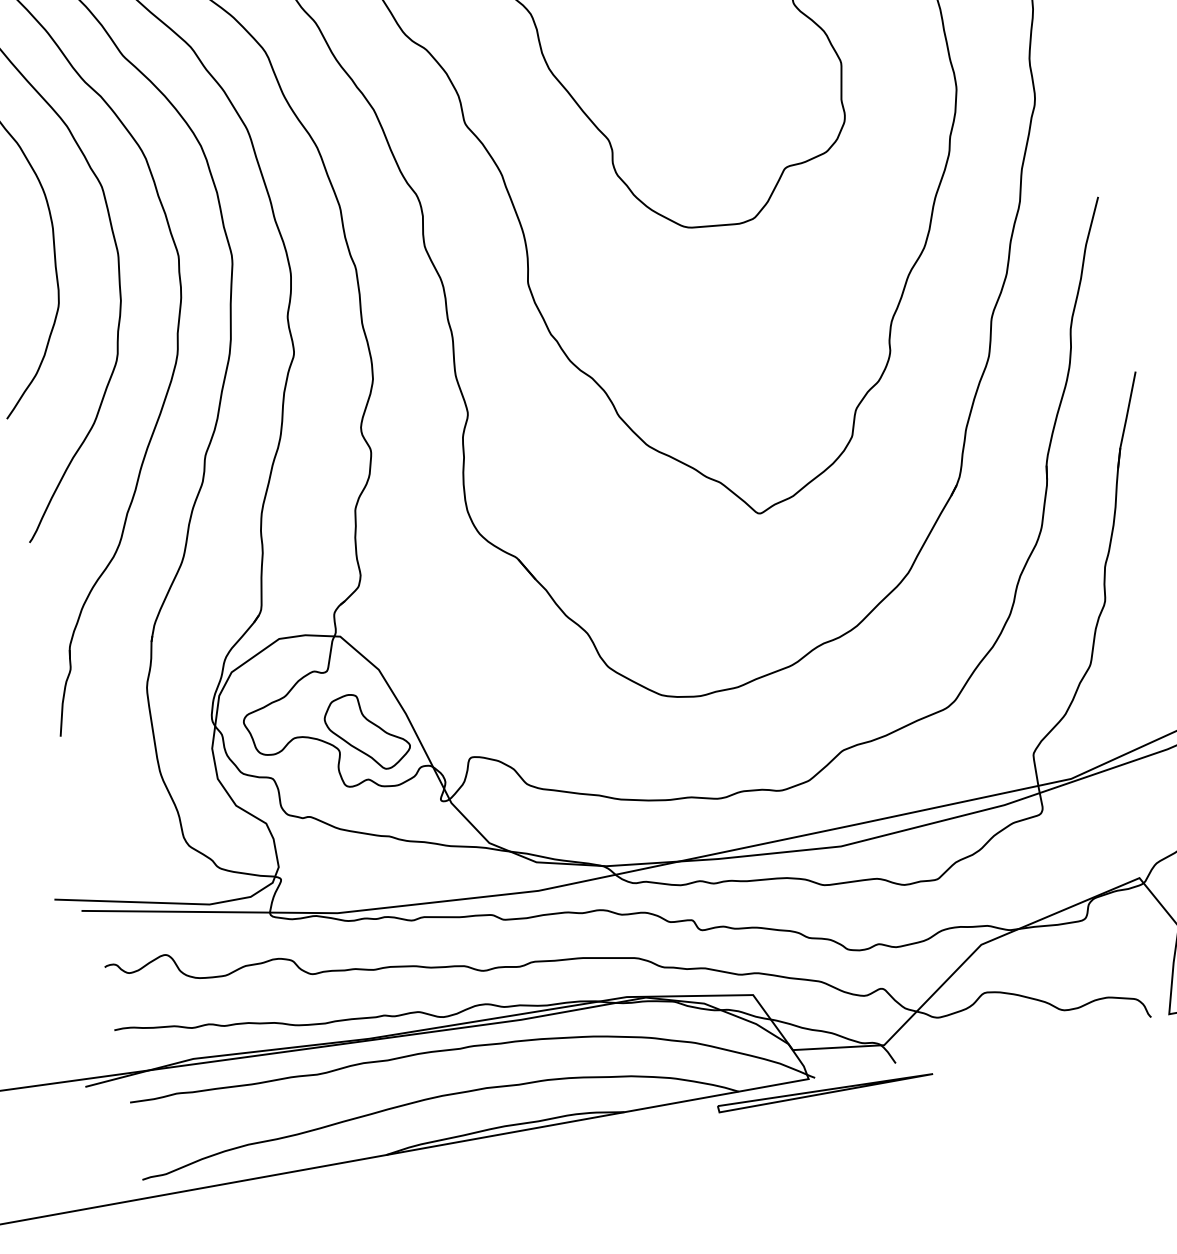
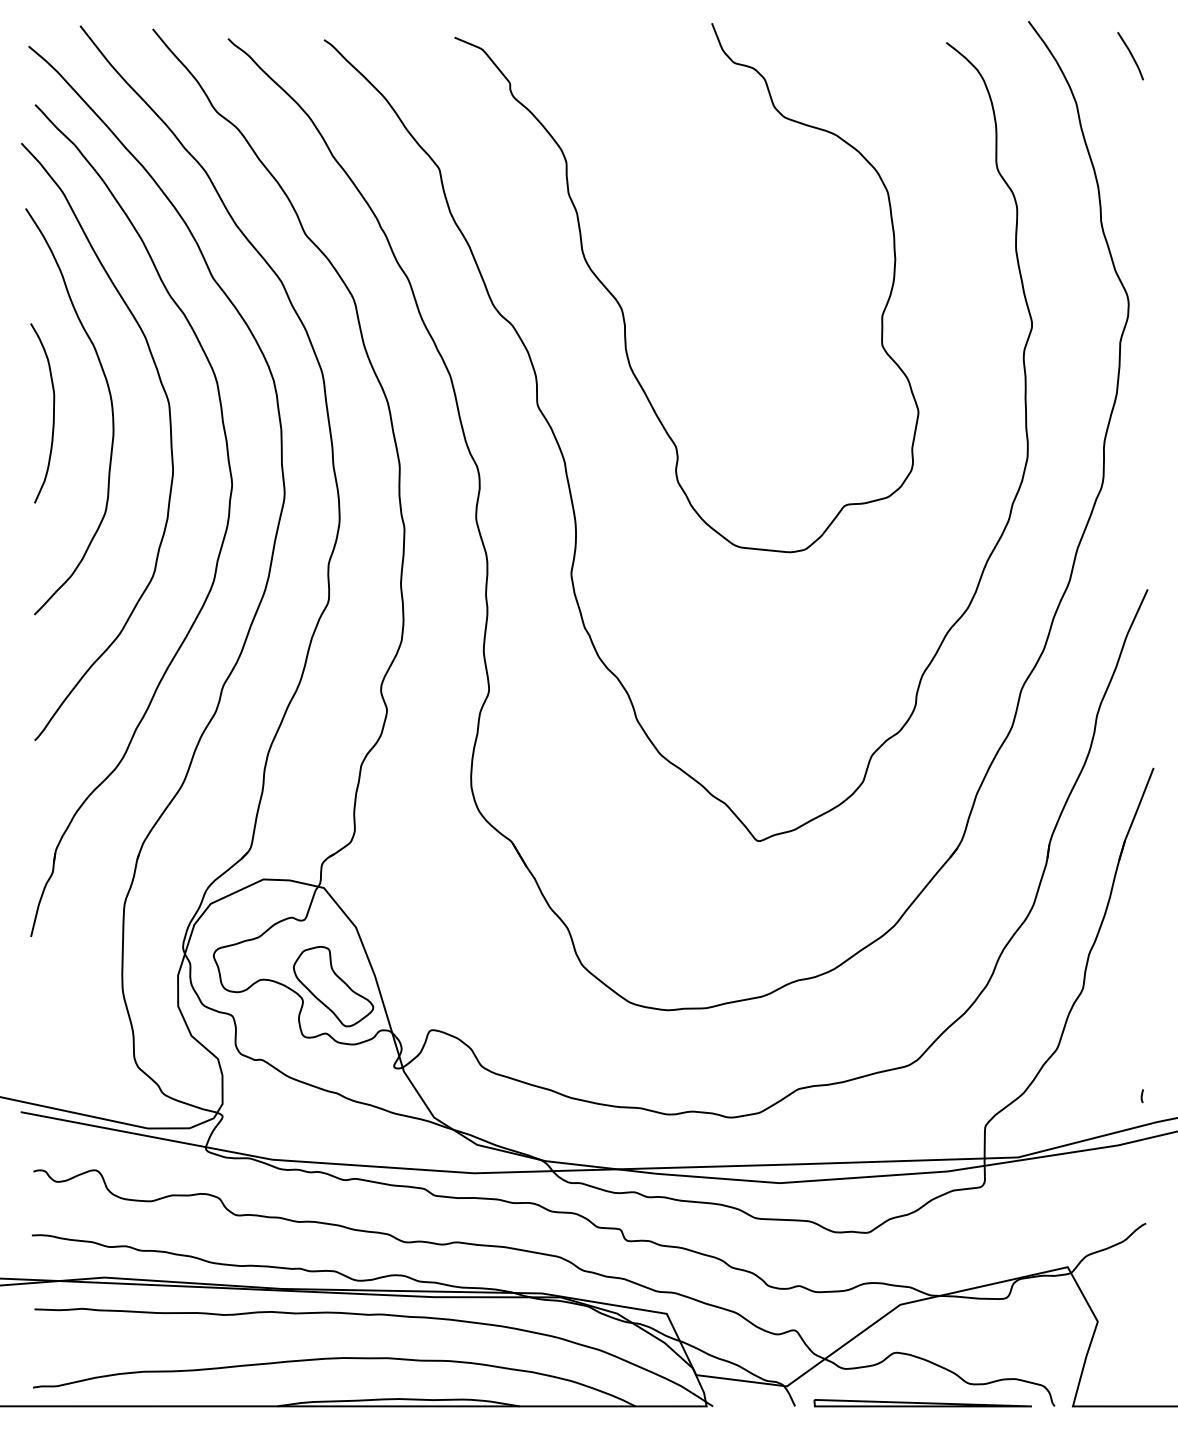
part: (824, 1090) -> (922, 1403), moved

